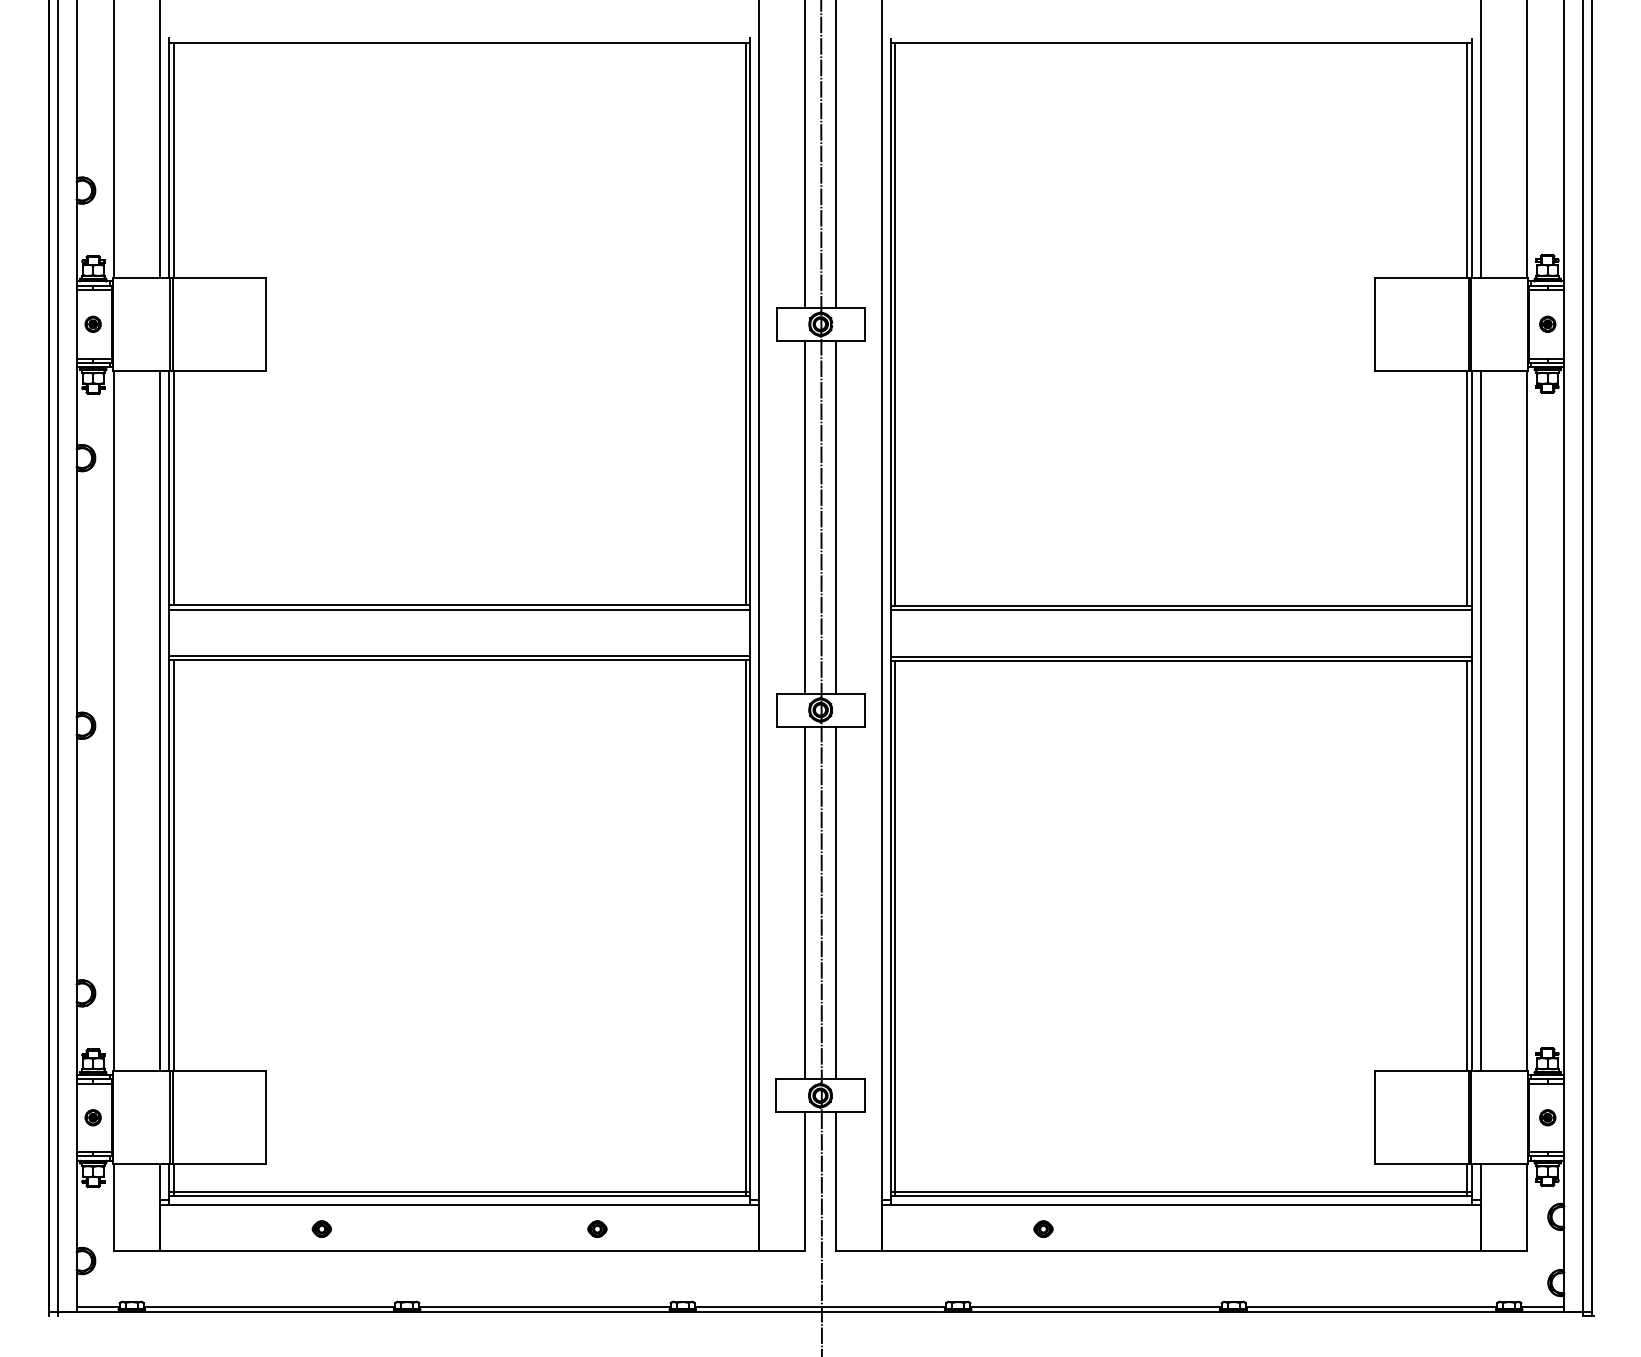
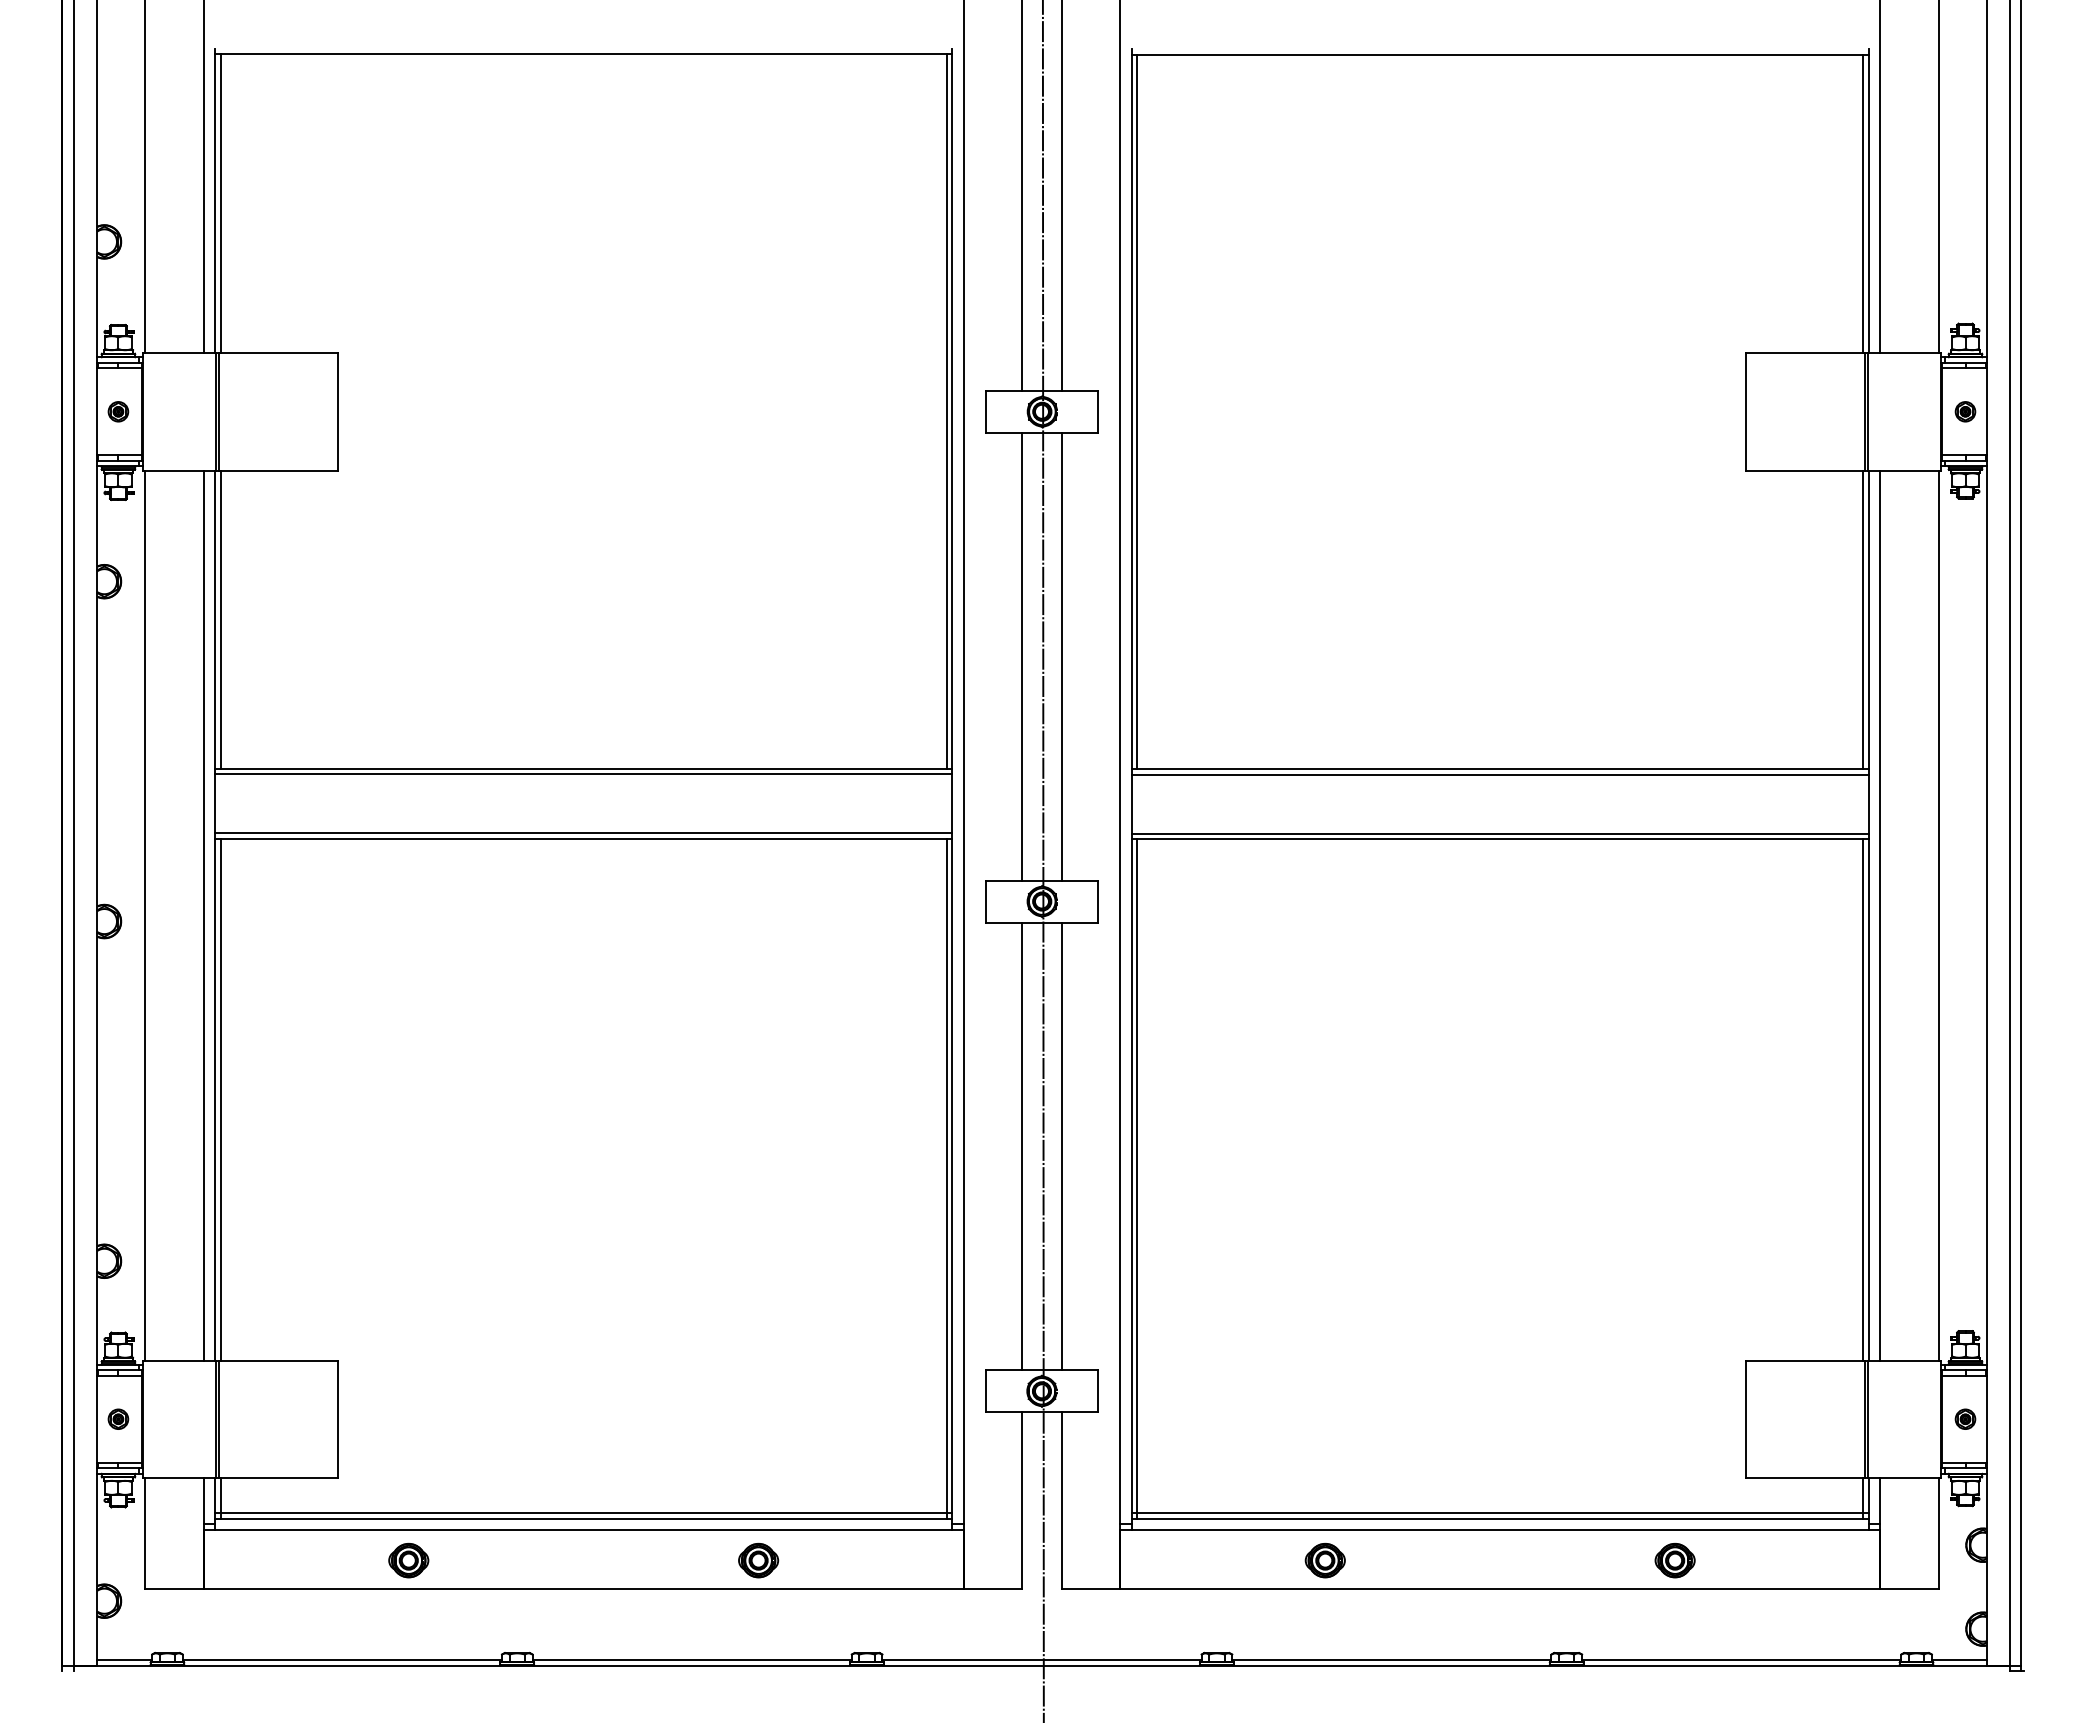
part: (321, 1228) -> (408, 1560), size x1.67
part: (597, 1228) -> (758, 1560), size x1.67
part: (1042, 1228) -> (1324, 1560), size x1.67
part: (1318, 1228) -> (1674, 1560), added

